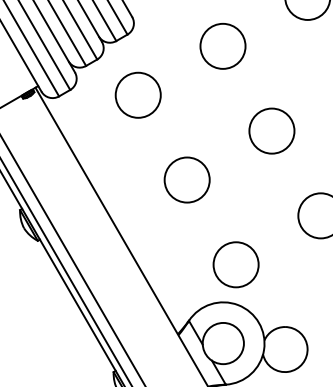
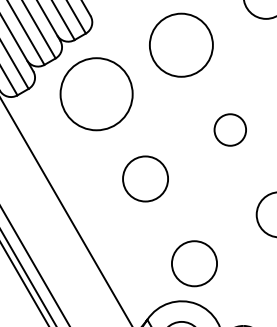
circle: (222, 46) -> (180, 45), size x1.4
circle: (137, 94) -> (95, 93), size x1.6
circle: (271, 130) -> (229, 129), size x0.7

